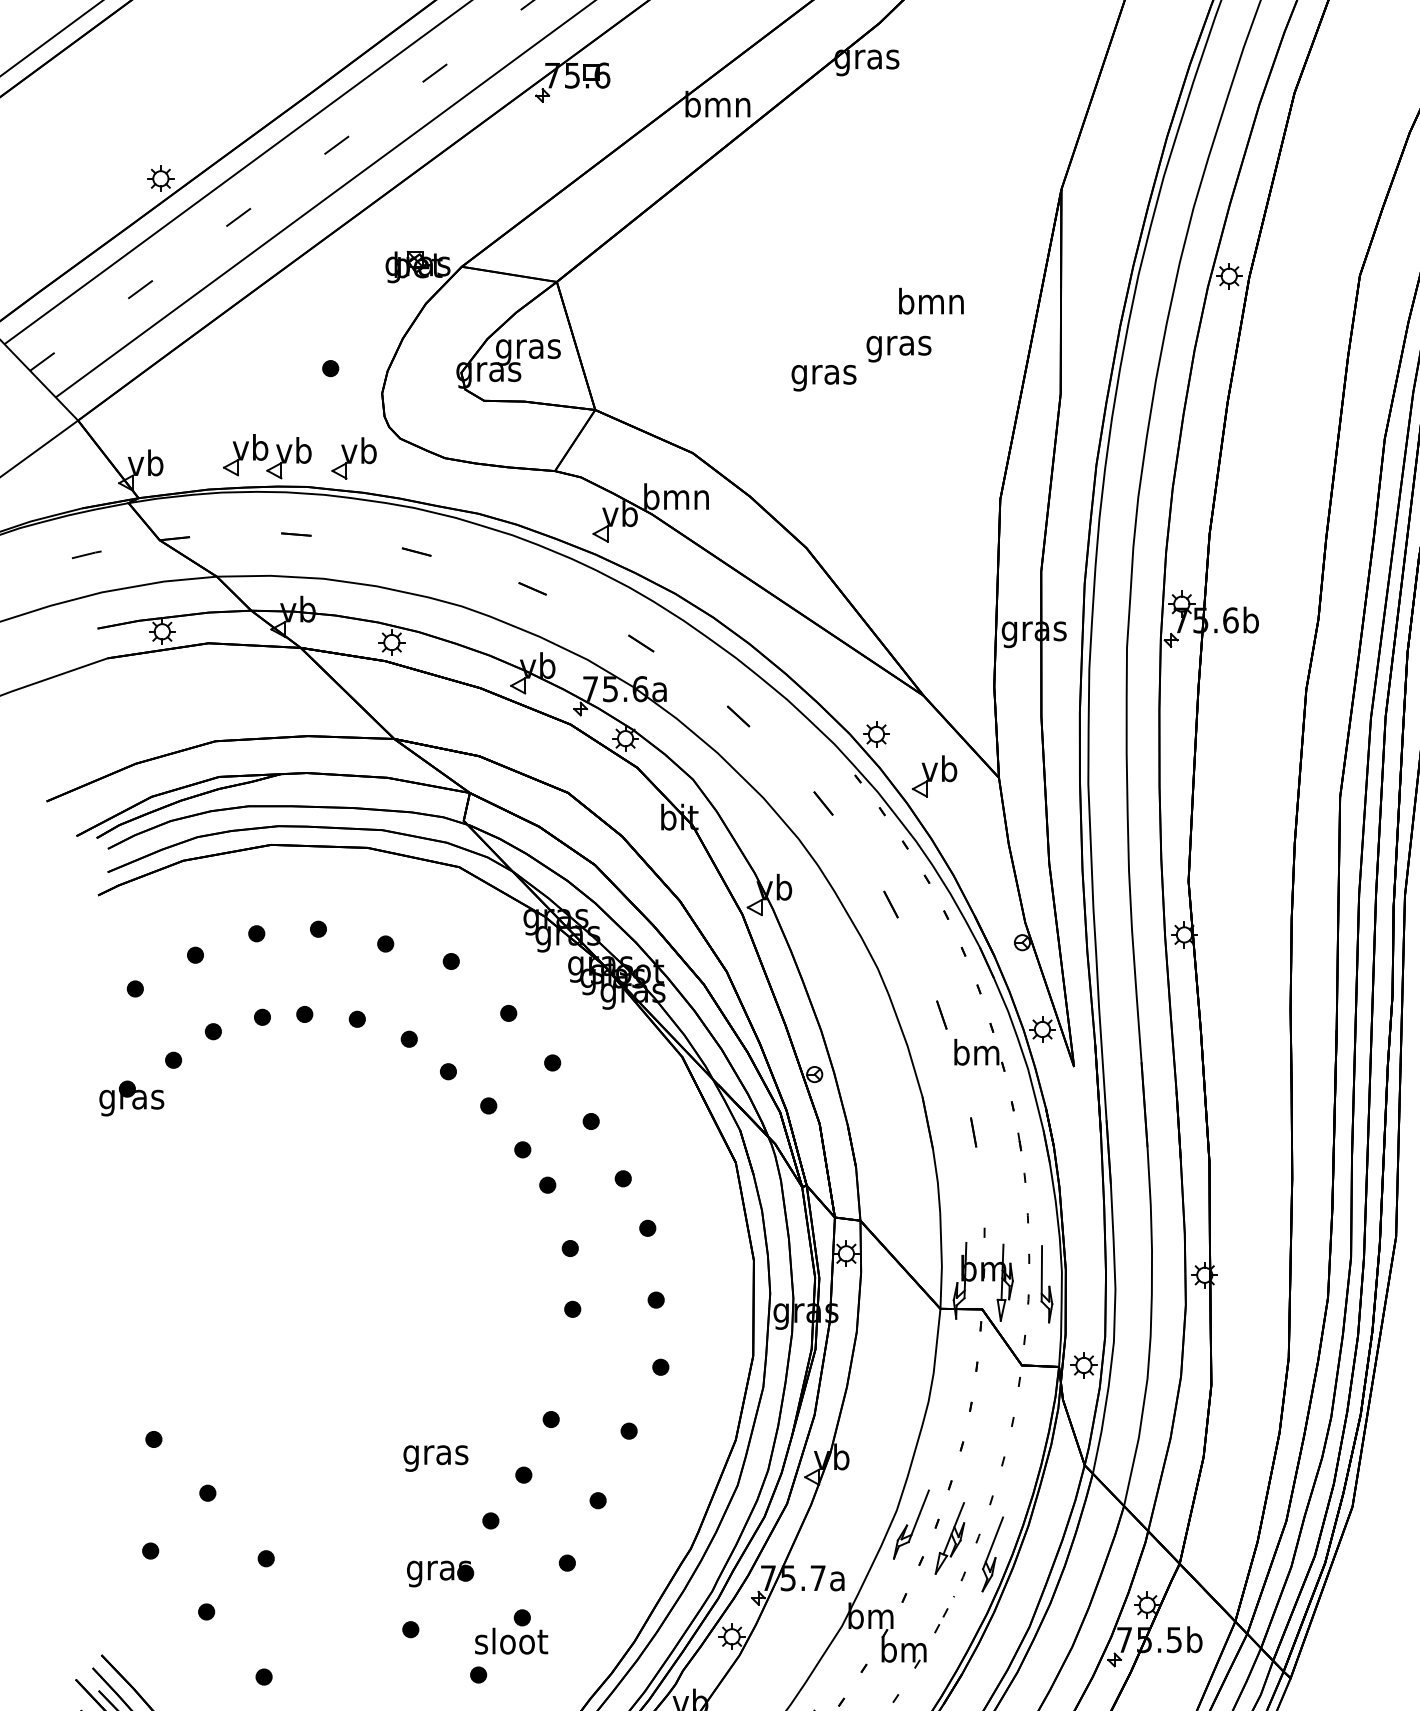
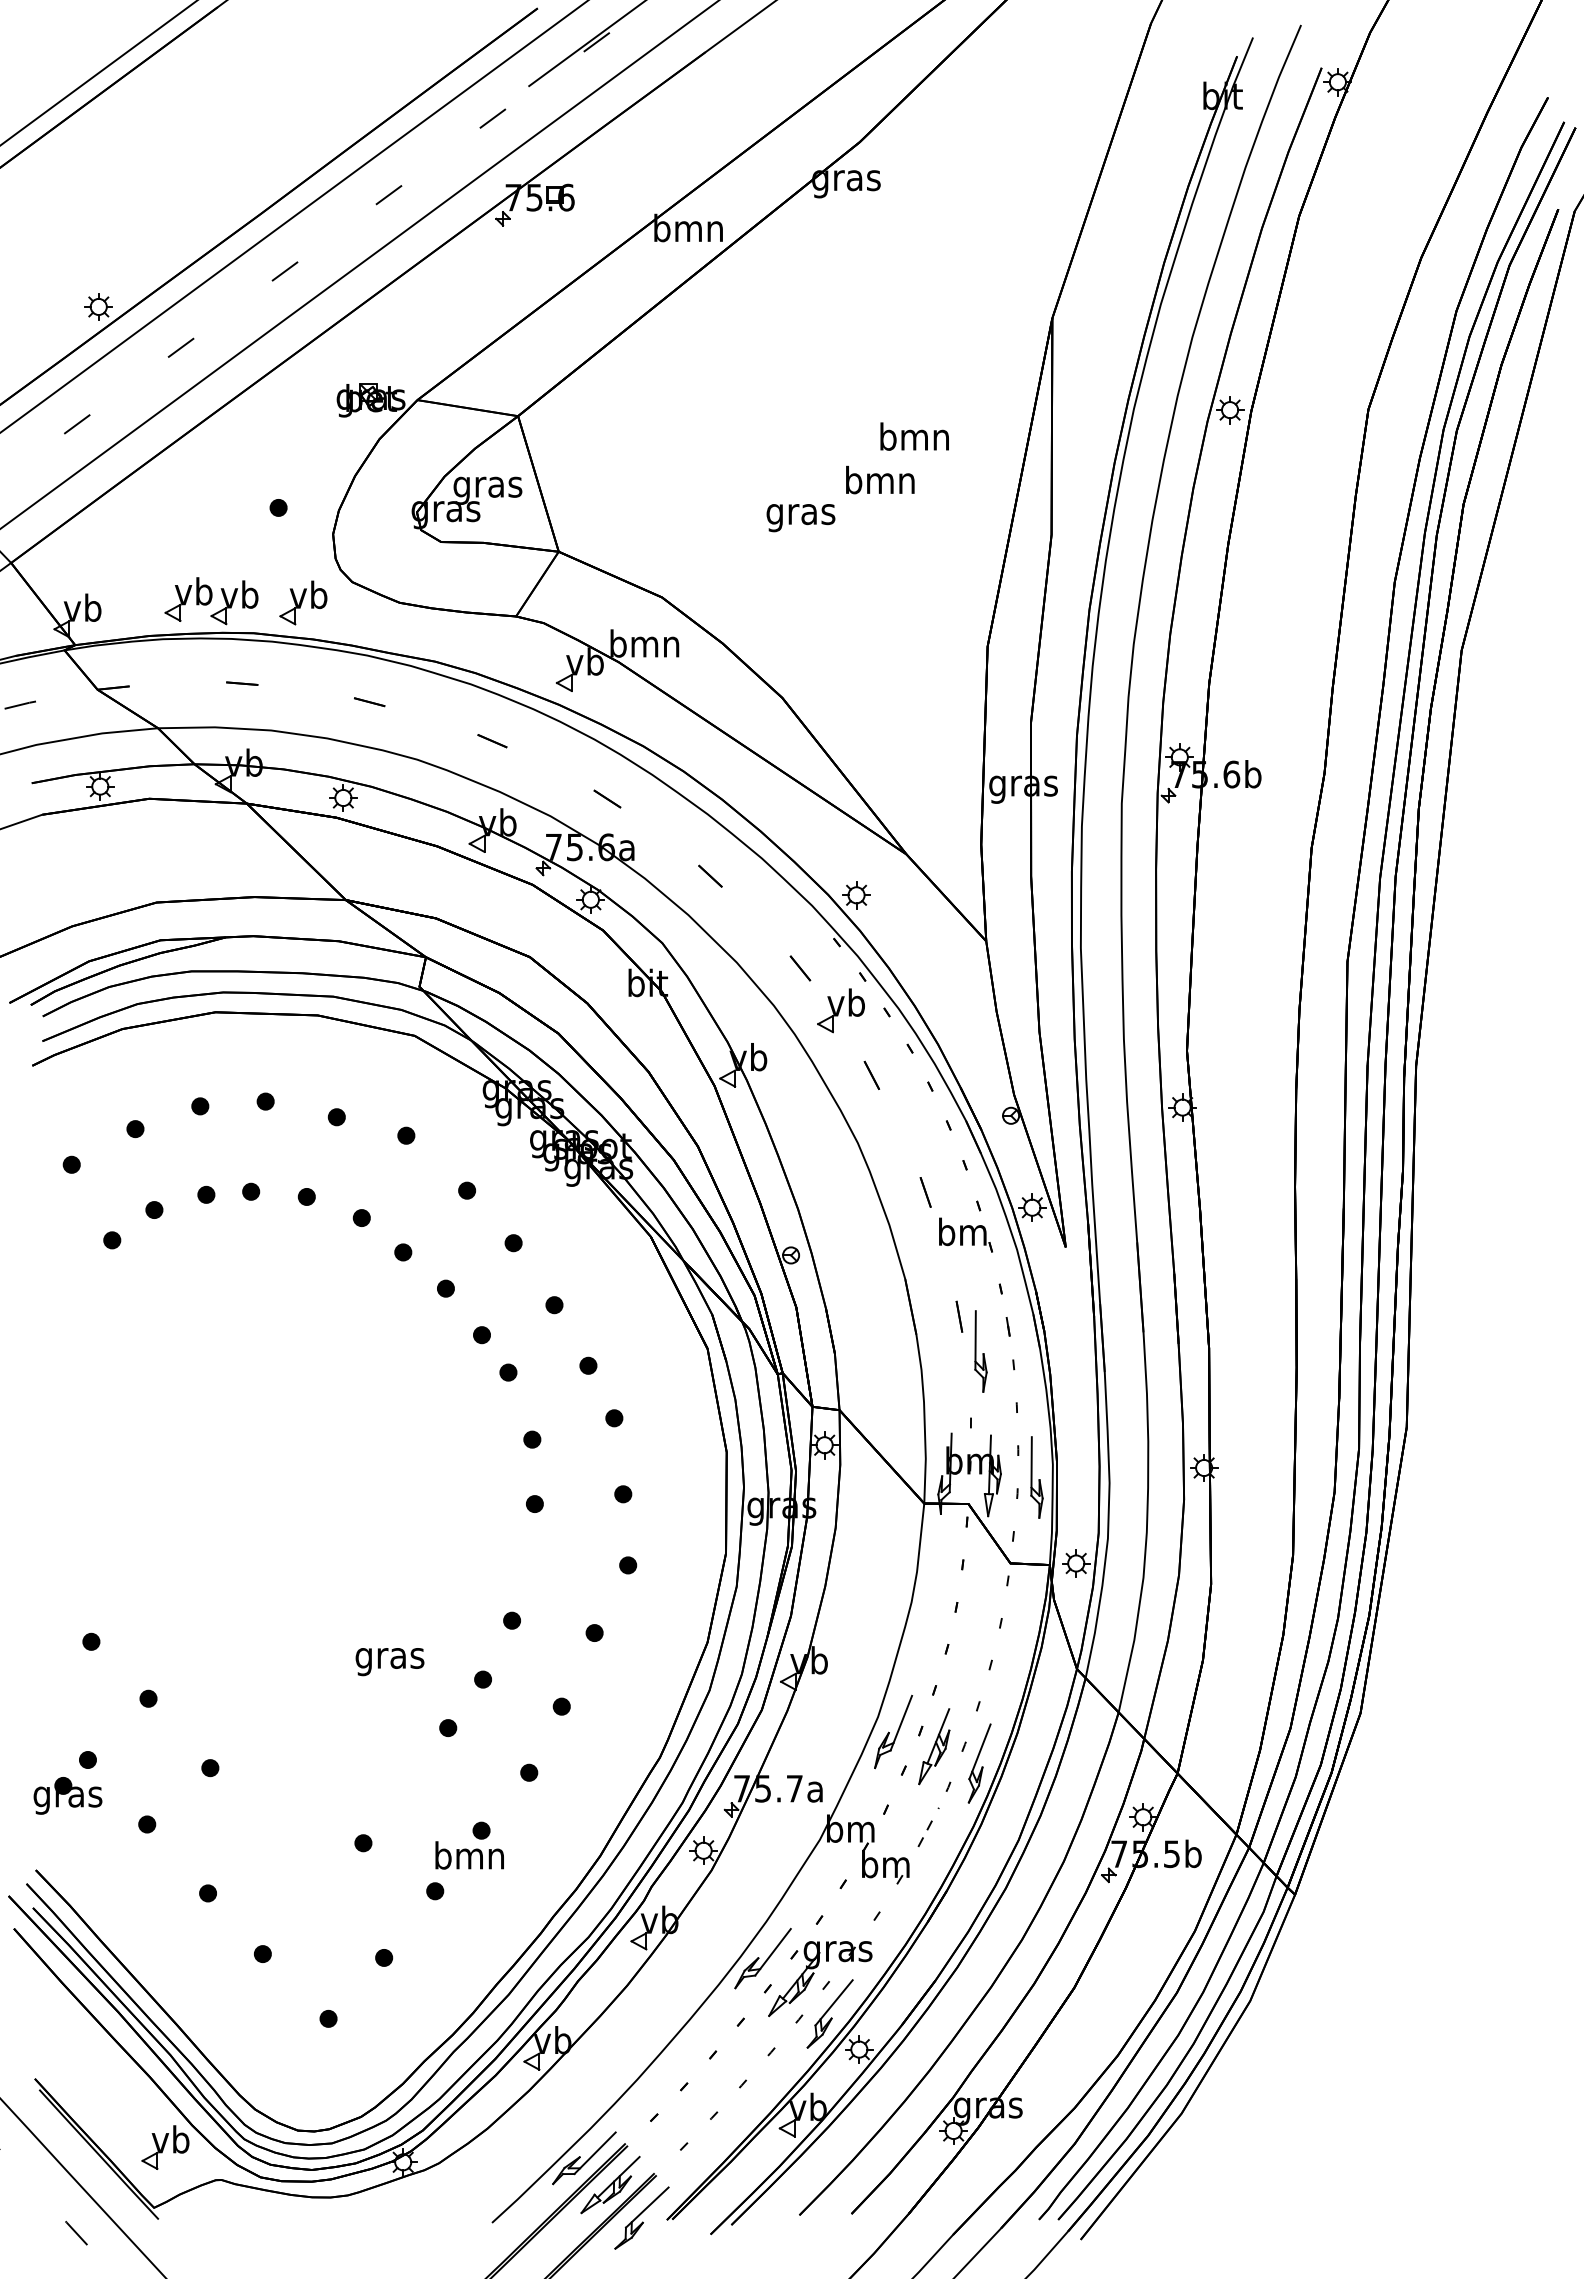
text: (899, 345) -> (880, 483), gras -> bmn
part: (934, 776) -> (840, 1010), moved
part: (131, 1098) -> (67, 1795), moved
part: (993, 1165) -> (980, 1351), added
part: (440, 1574) -> (394, 1784), removed
text: (510, 1641) -> (469, 1855), sloot -> bmn

